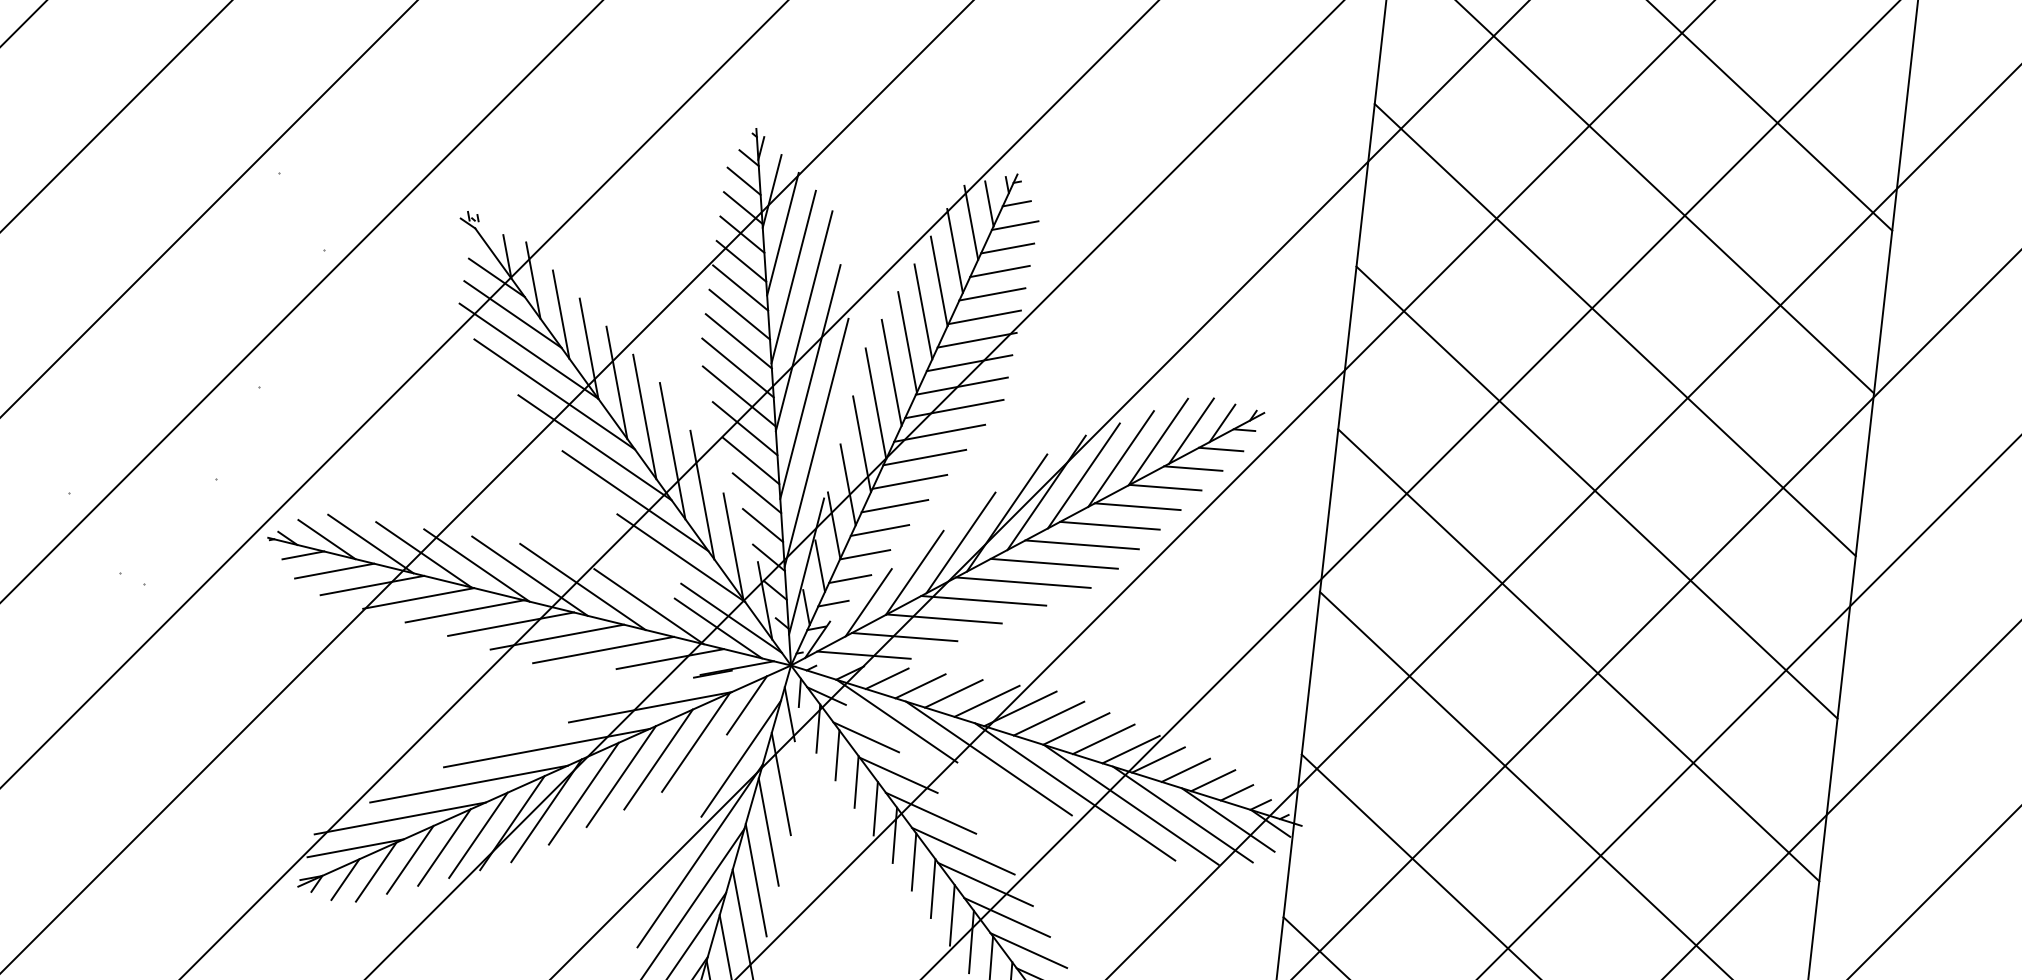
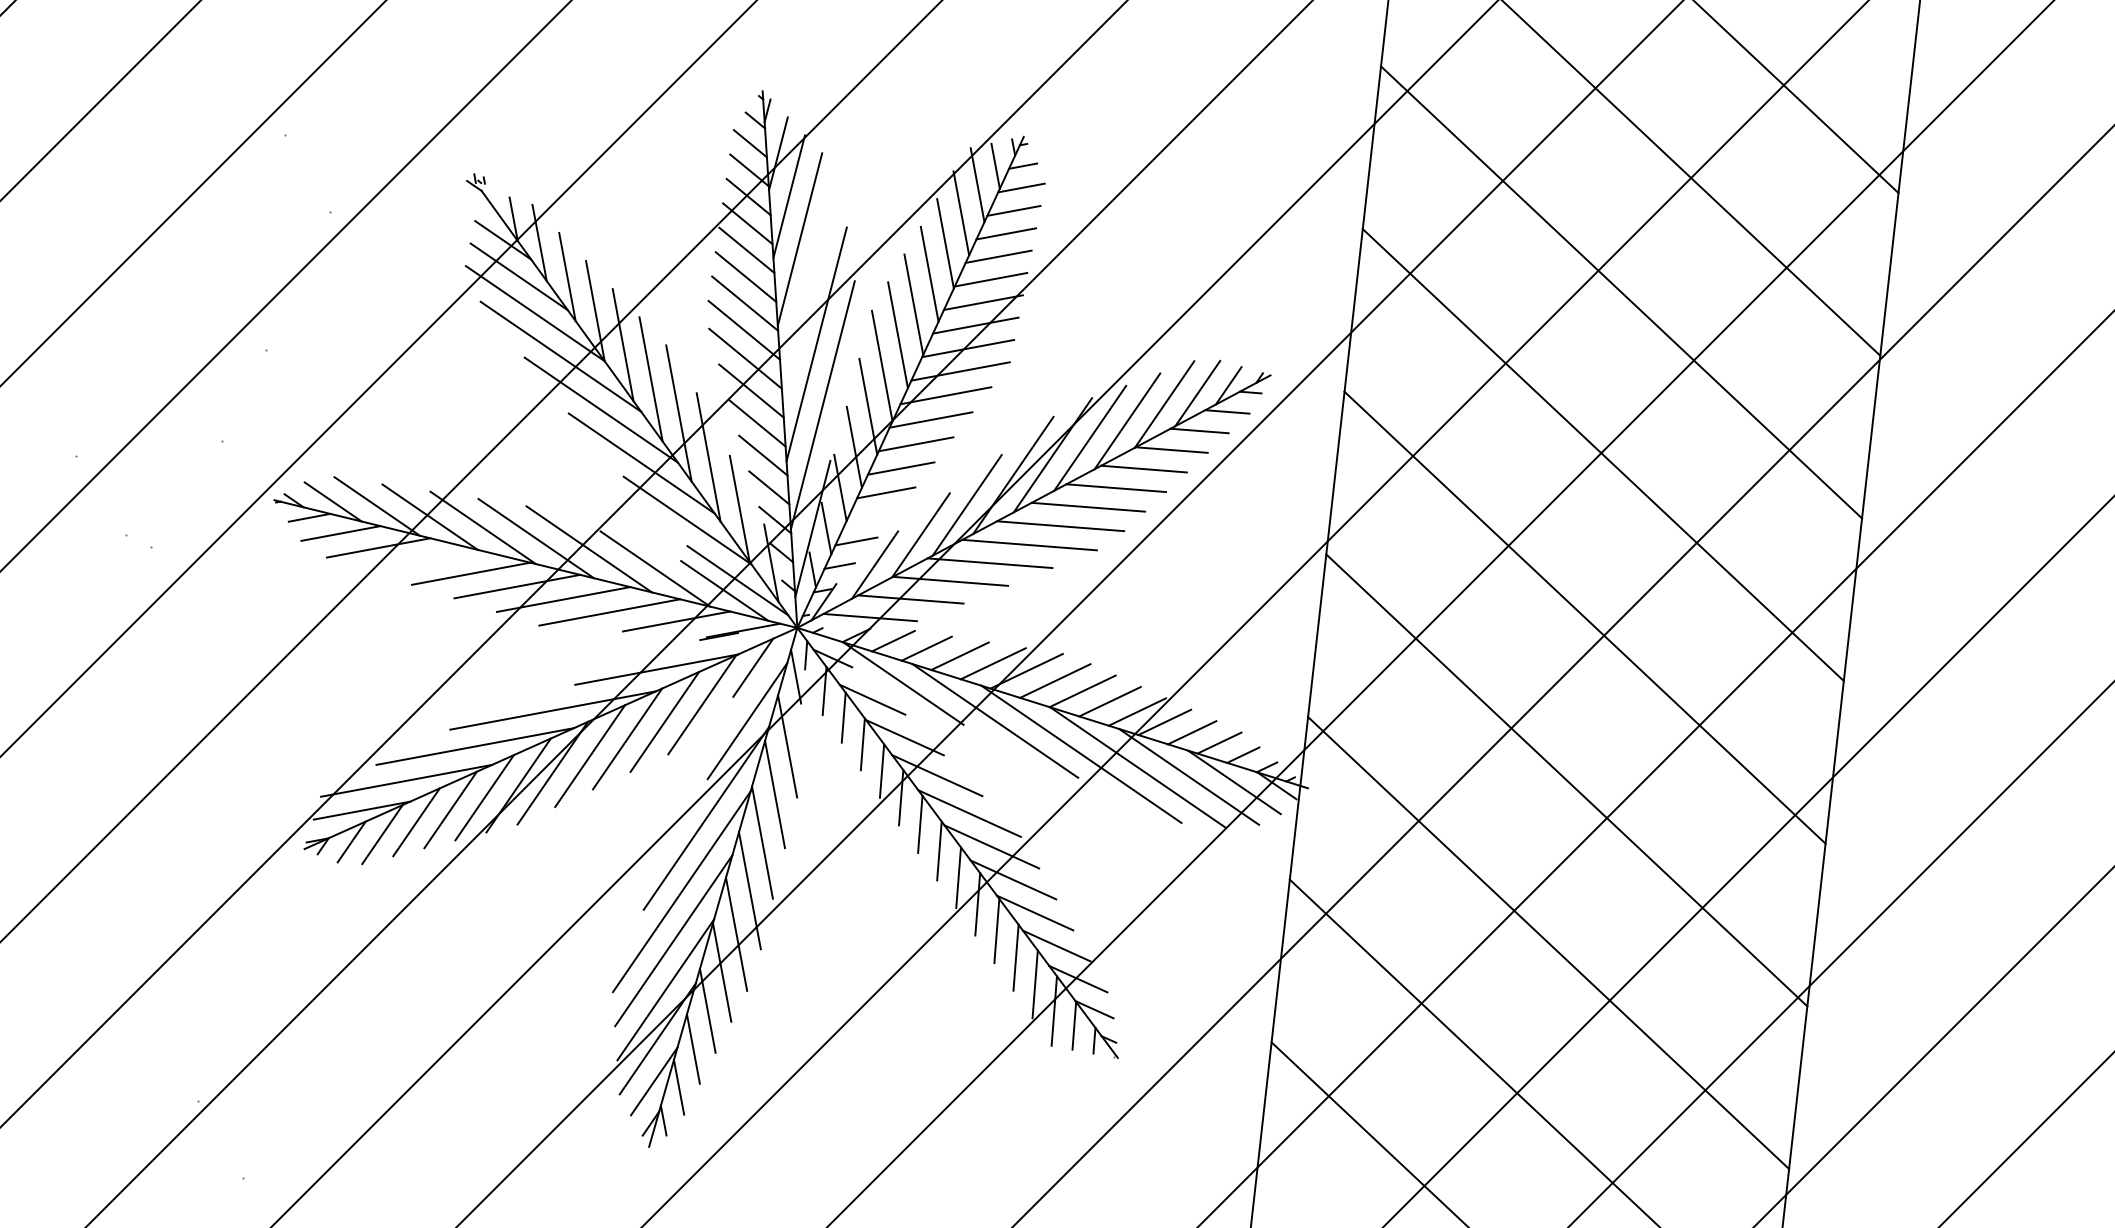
line: (804, 321) -> (810, 283), removed
line: (865, 554) -> (871, 516), removed
line: (418, 598) -> (424, 560), removed

